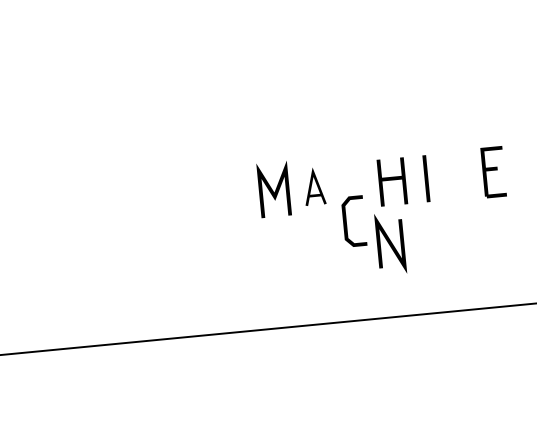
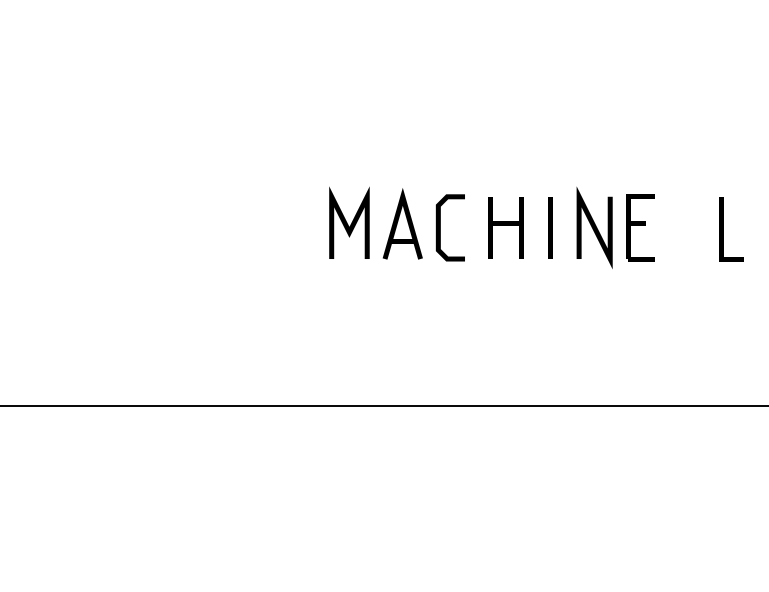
part: (314, 186) -> (402, 223), size x1.43
curve: (346, 221) -> (440, 227), moved
line: (390, 243) -> (594, 227), moved

